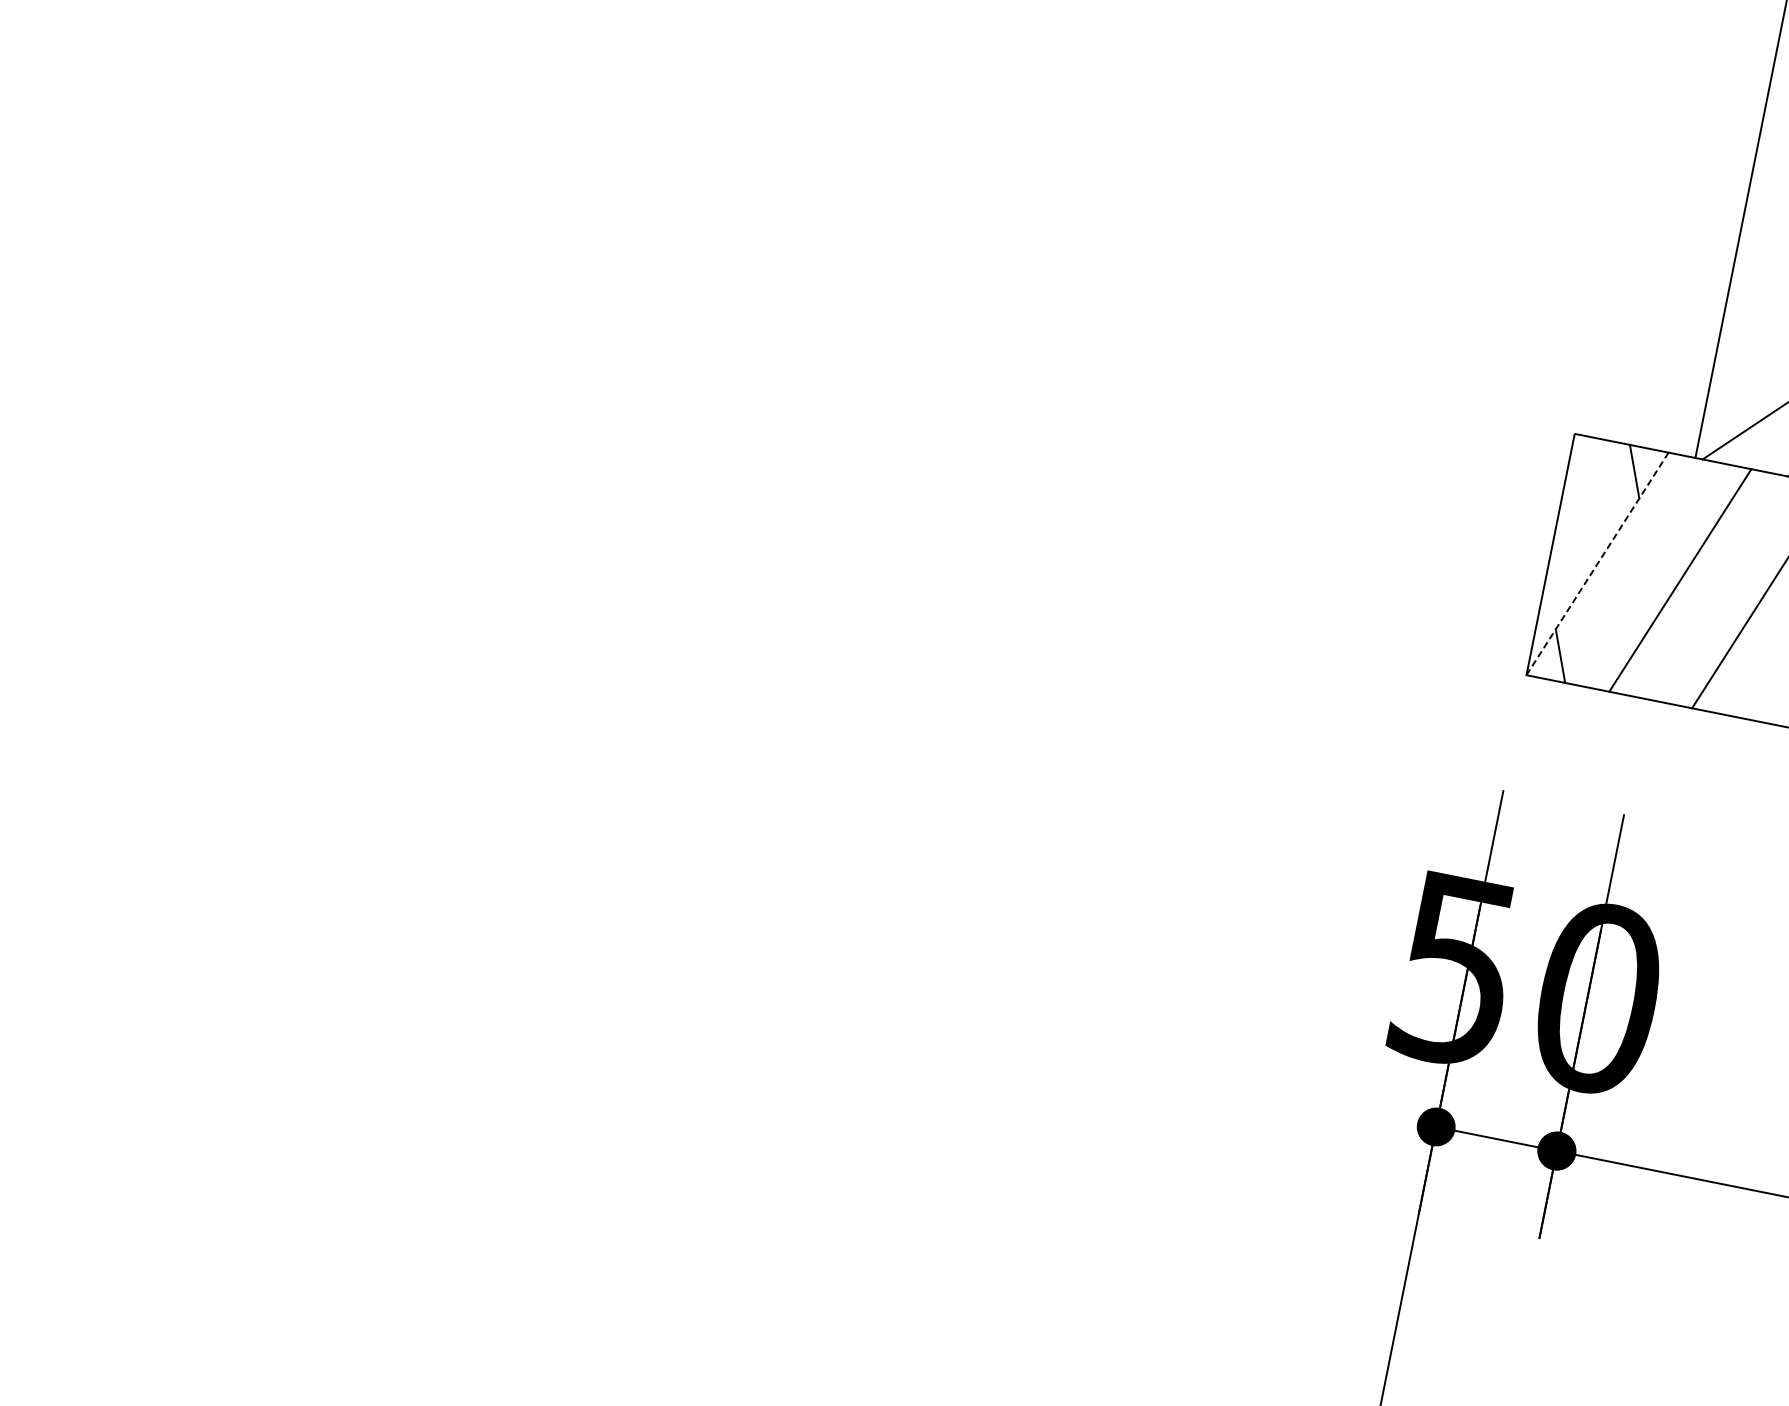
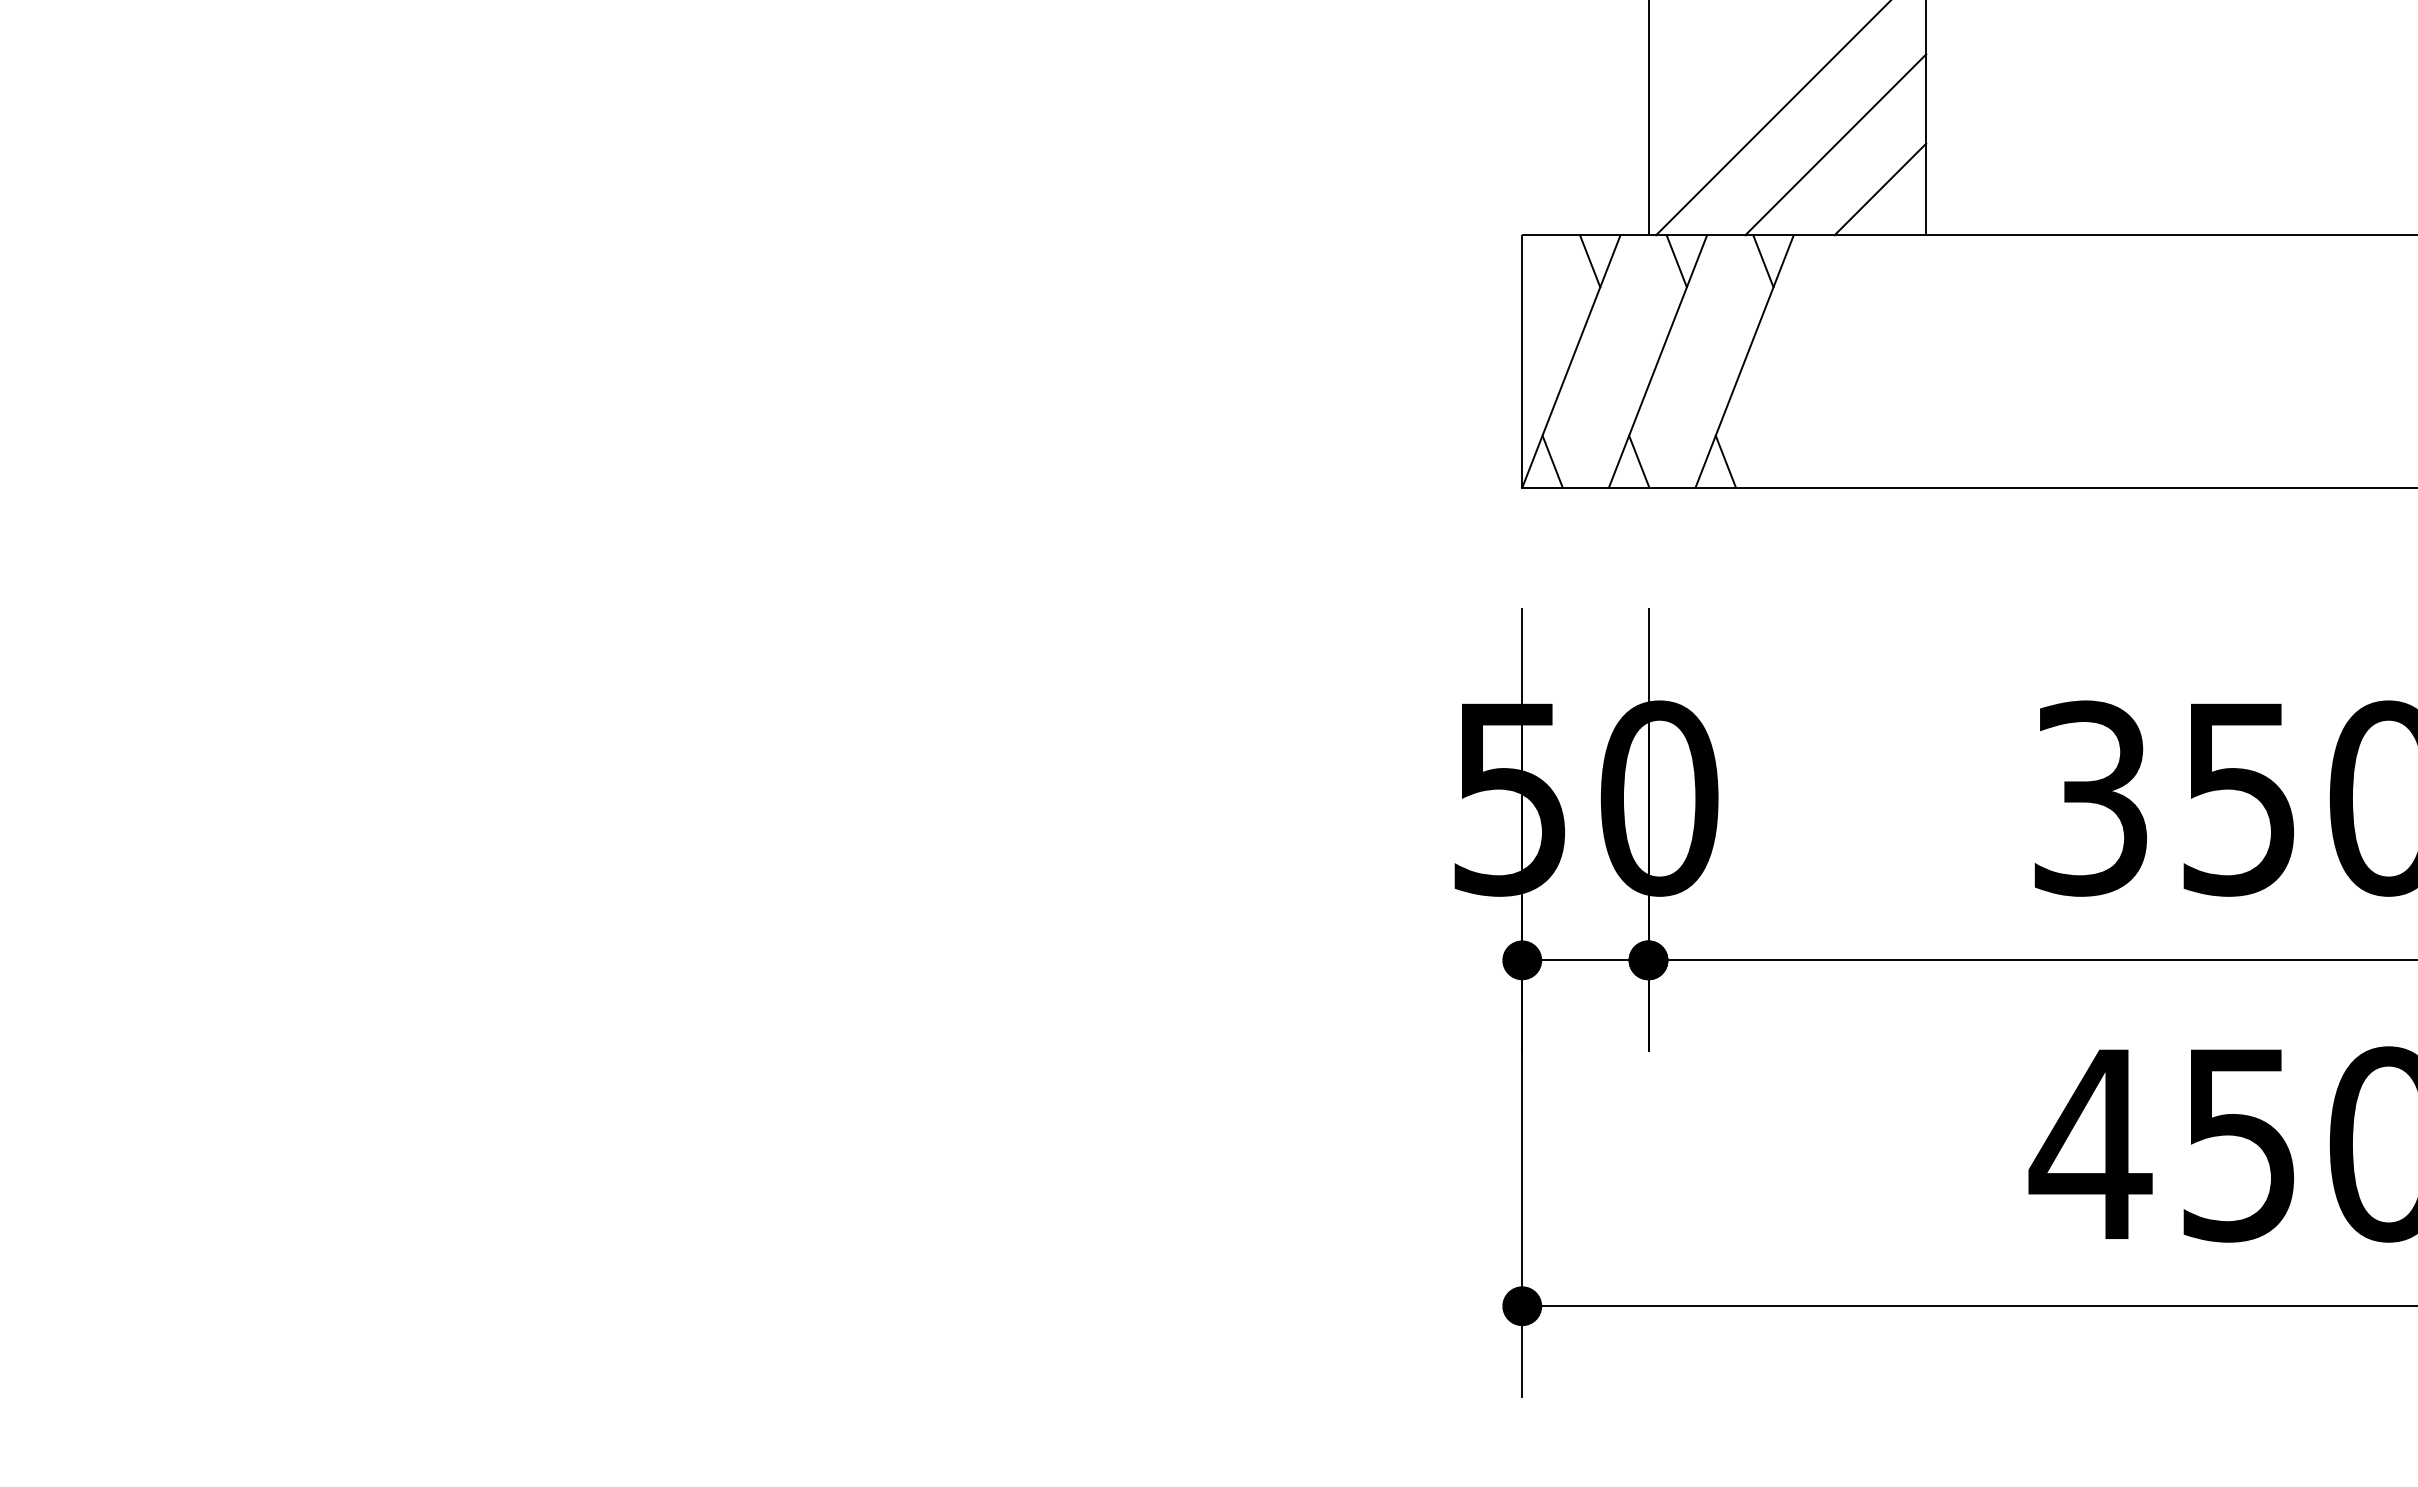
line: (1717, 488) -> (1676, 261), added
line: (1597, 563) -> (1571, 361), dashed -> solid
line: (1643, 672) -> (1639, 461), added
line: (1725, 688) -> (1725, 461), added

